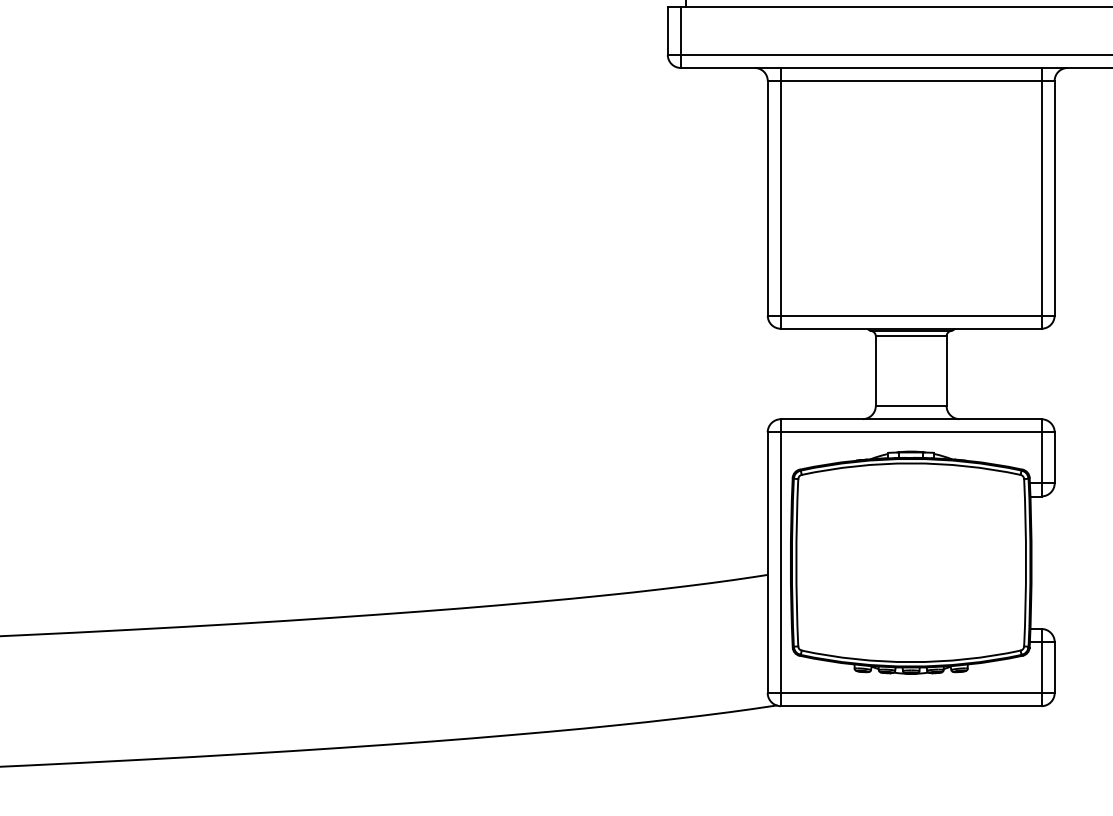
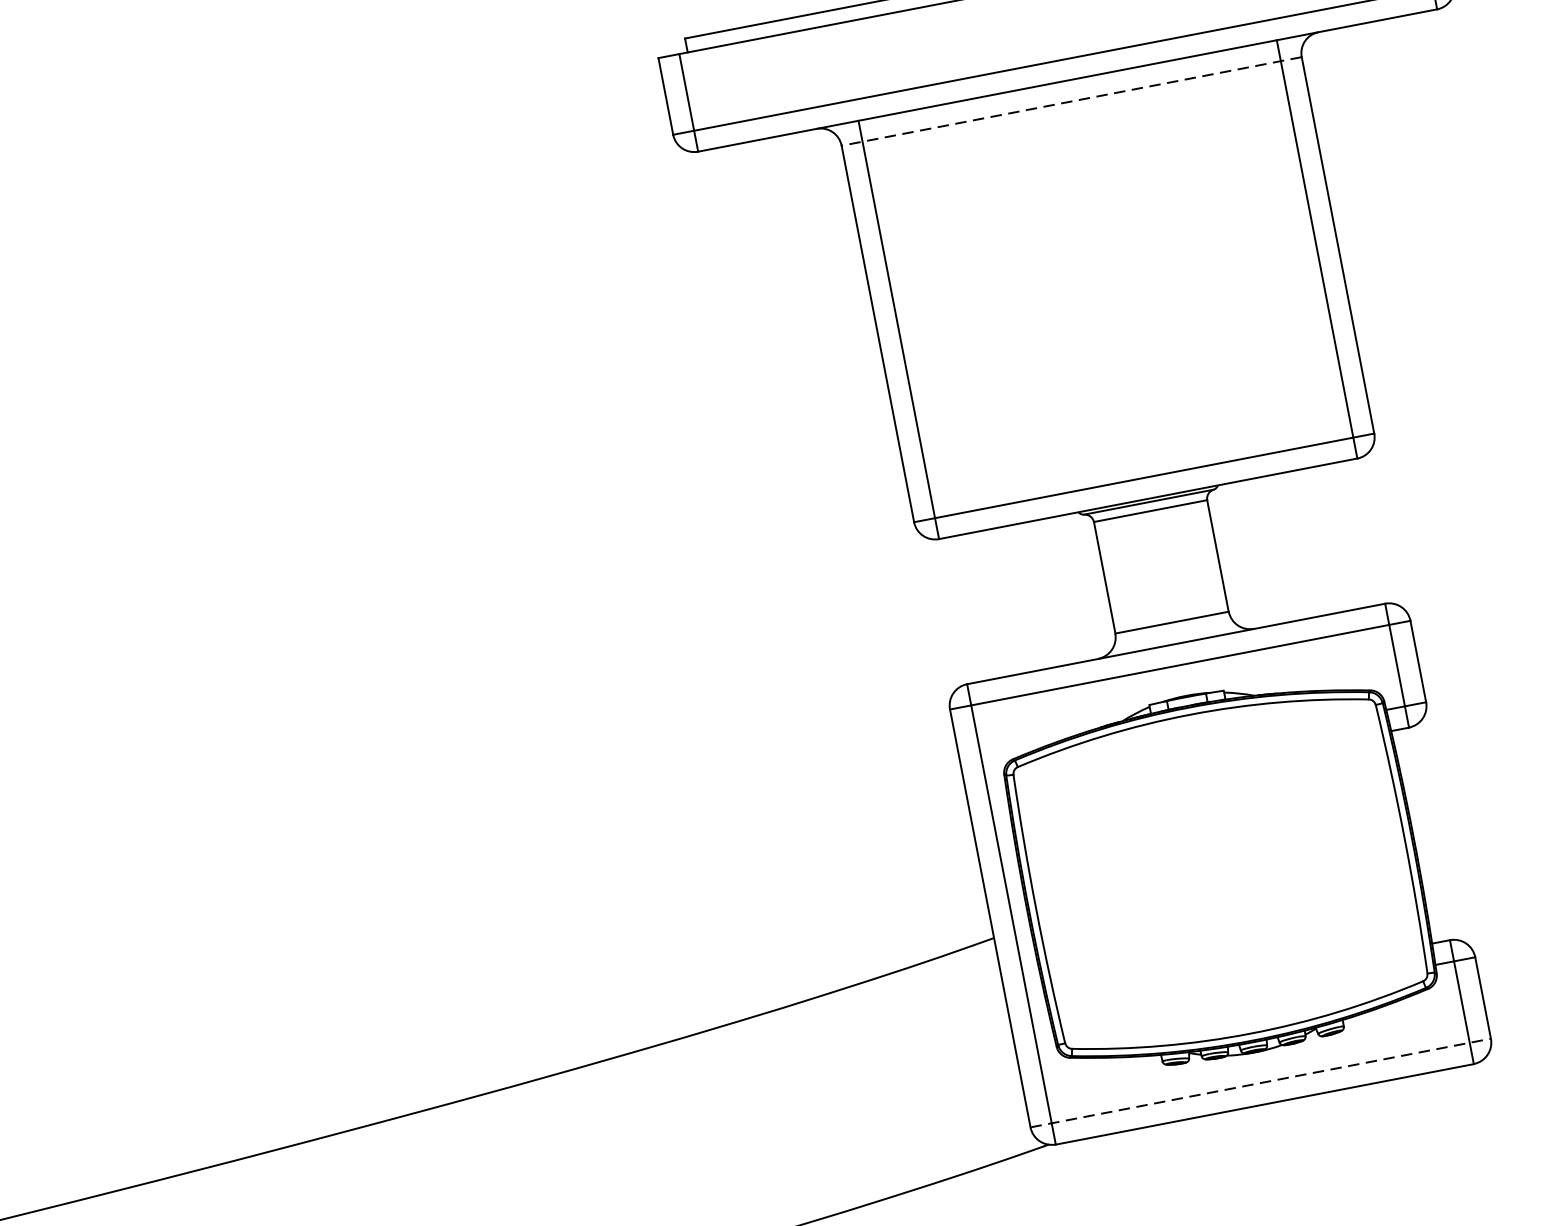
line: (910, 81) -> (1070, 102), solid -> dashed
line: (911, 692) -> (1261, 1082), solid -> dashed

